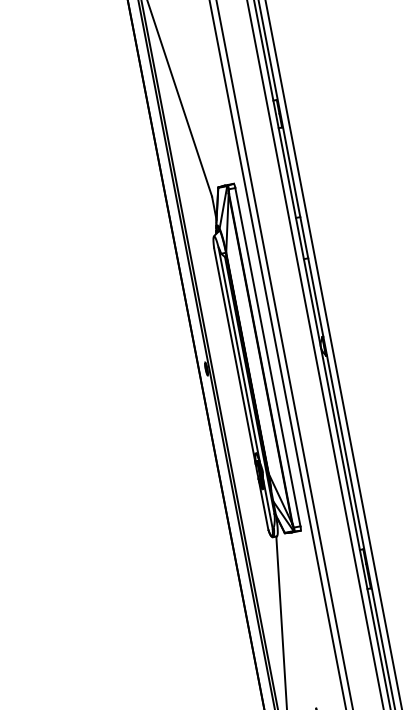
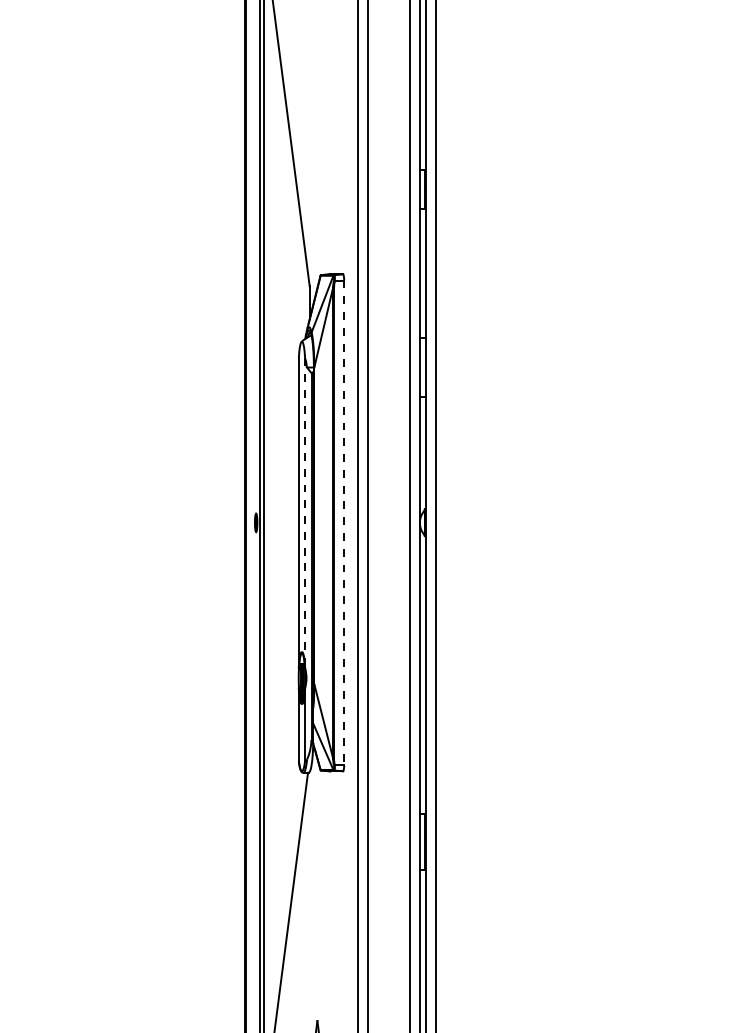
line: (239, 355) -> (305, 513), solid -> dashed
line: (268, 357) -> (344, 523), solid -> dashed

